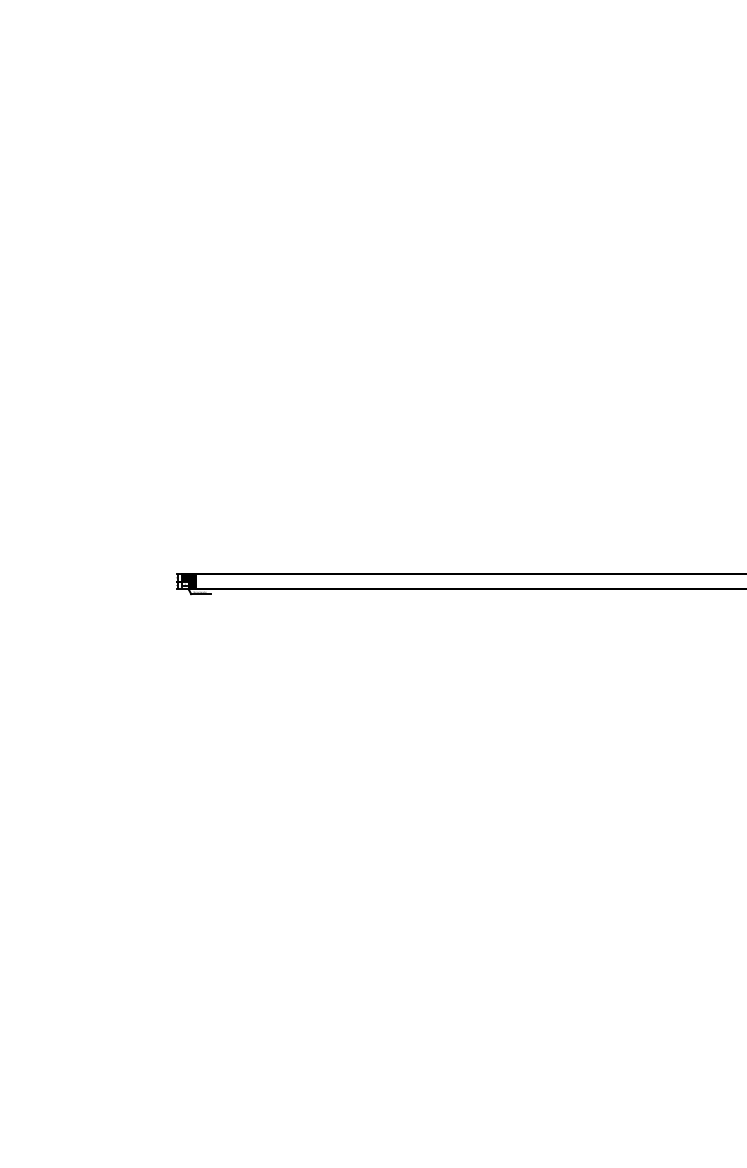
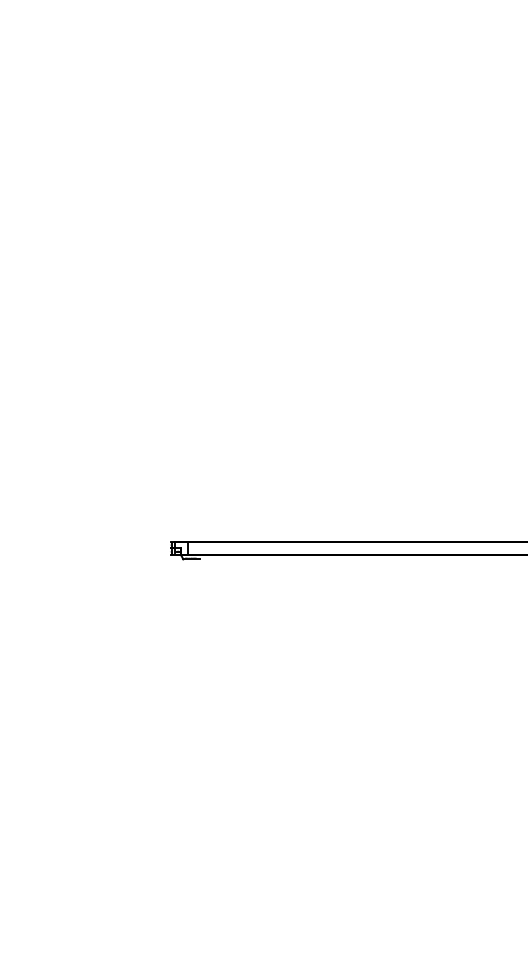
hatch: (189, 581) -> (181, 548), removed

